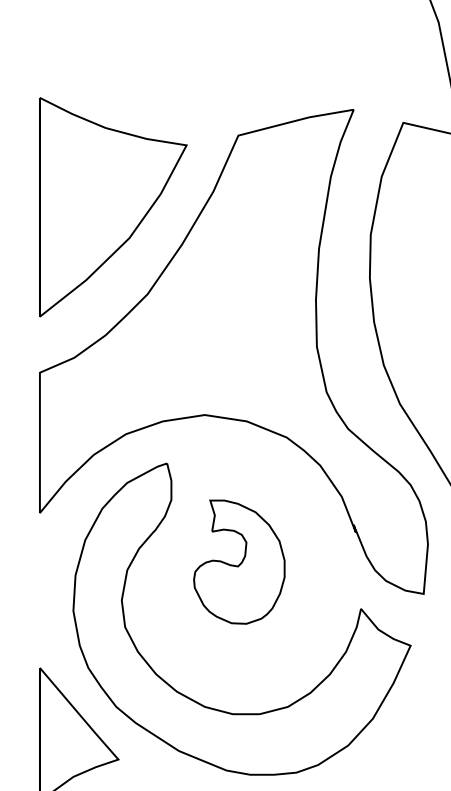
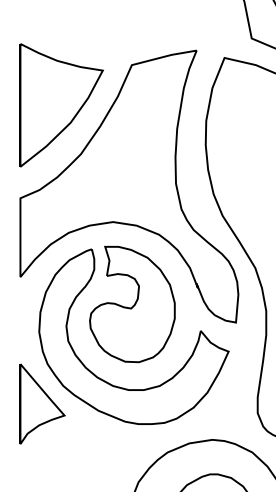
part: (239, 561) -> (132, 304), size x1.67

